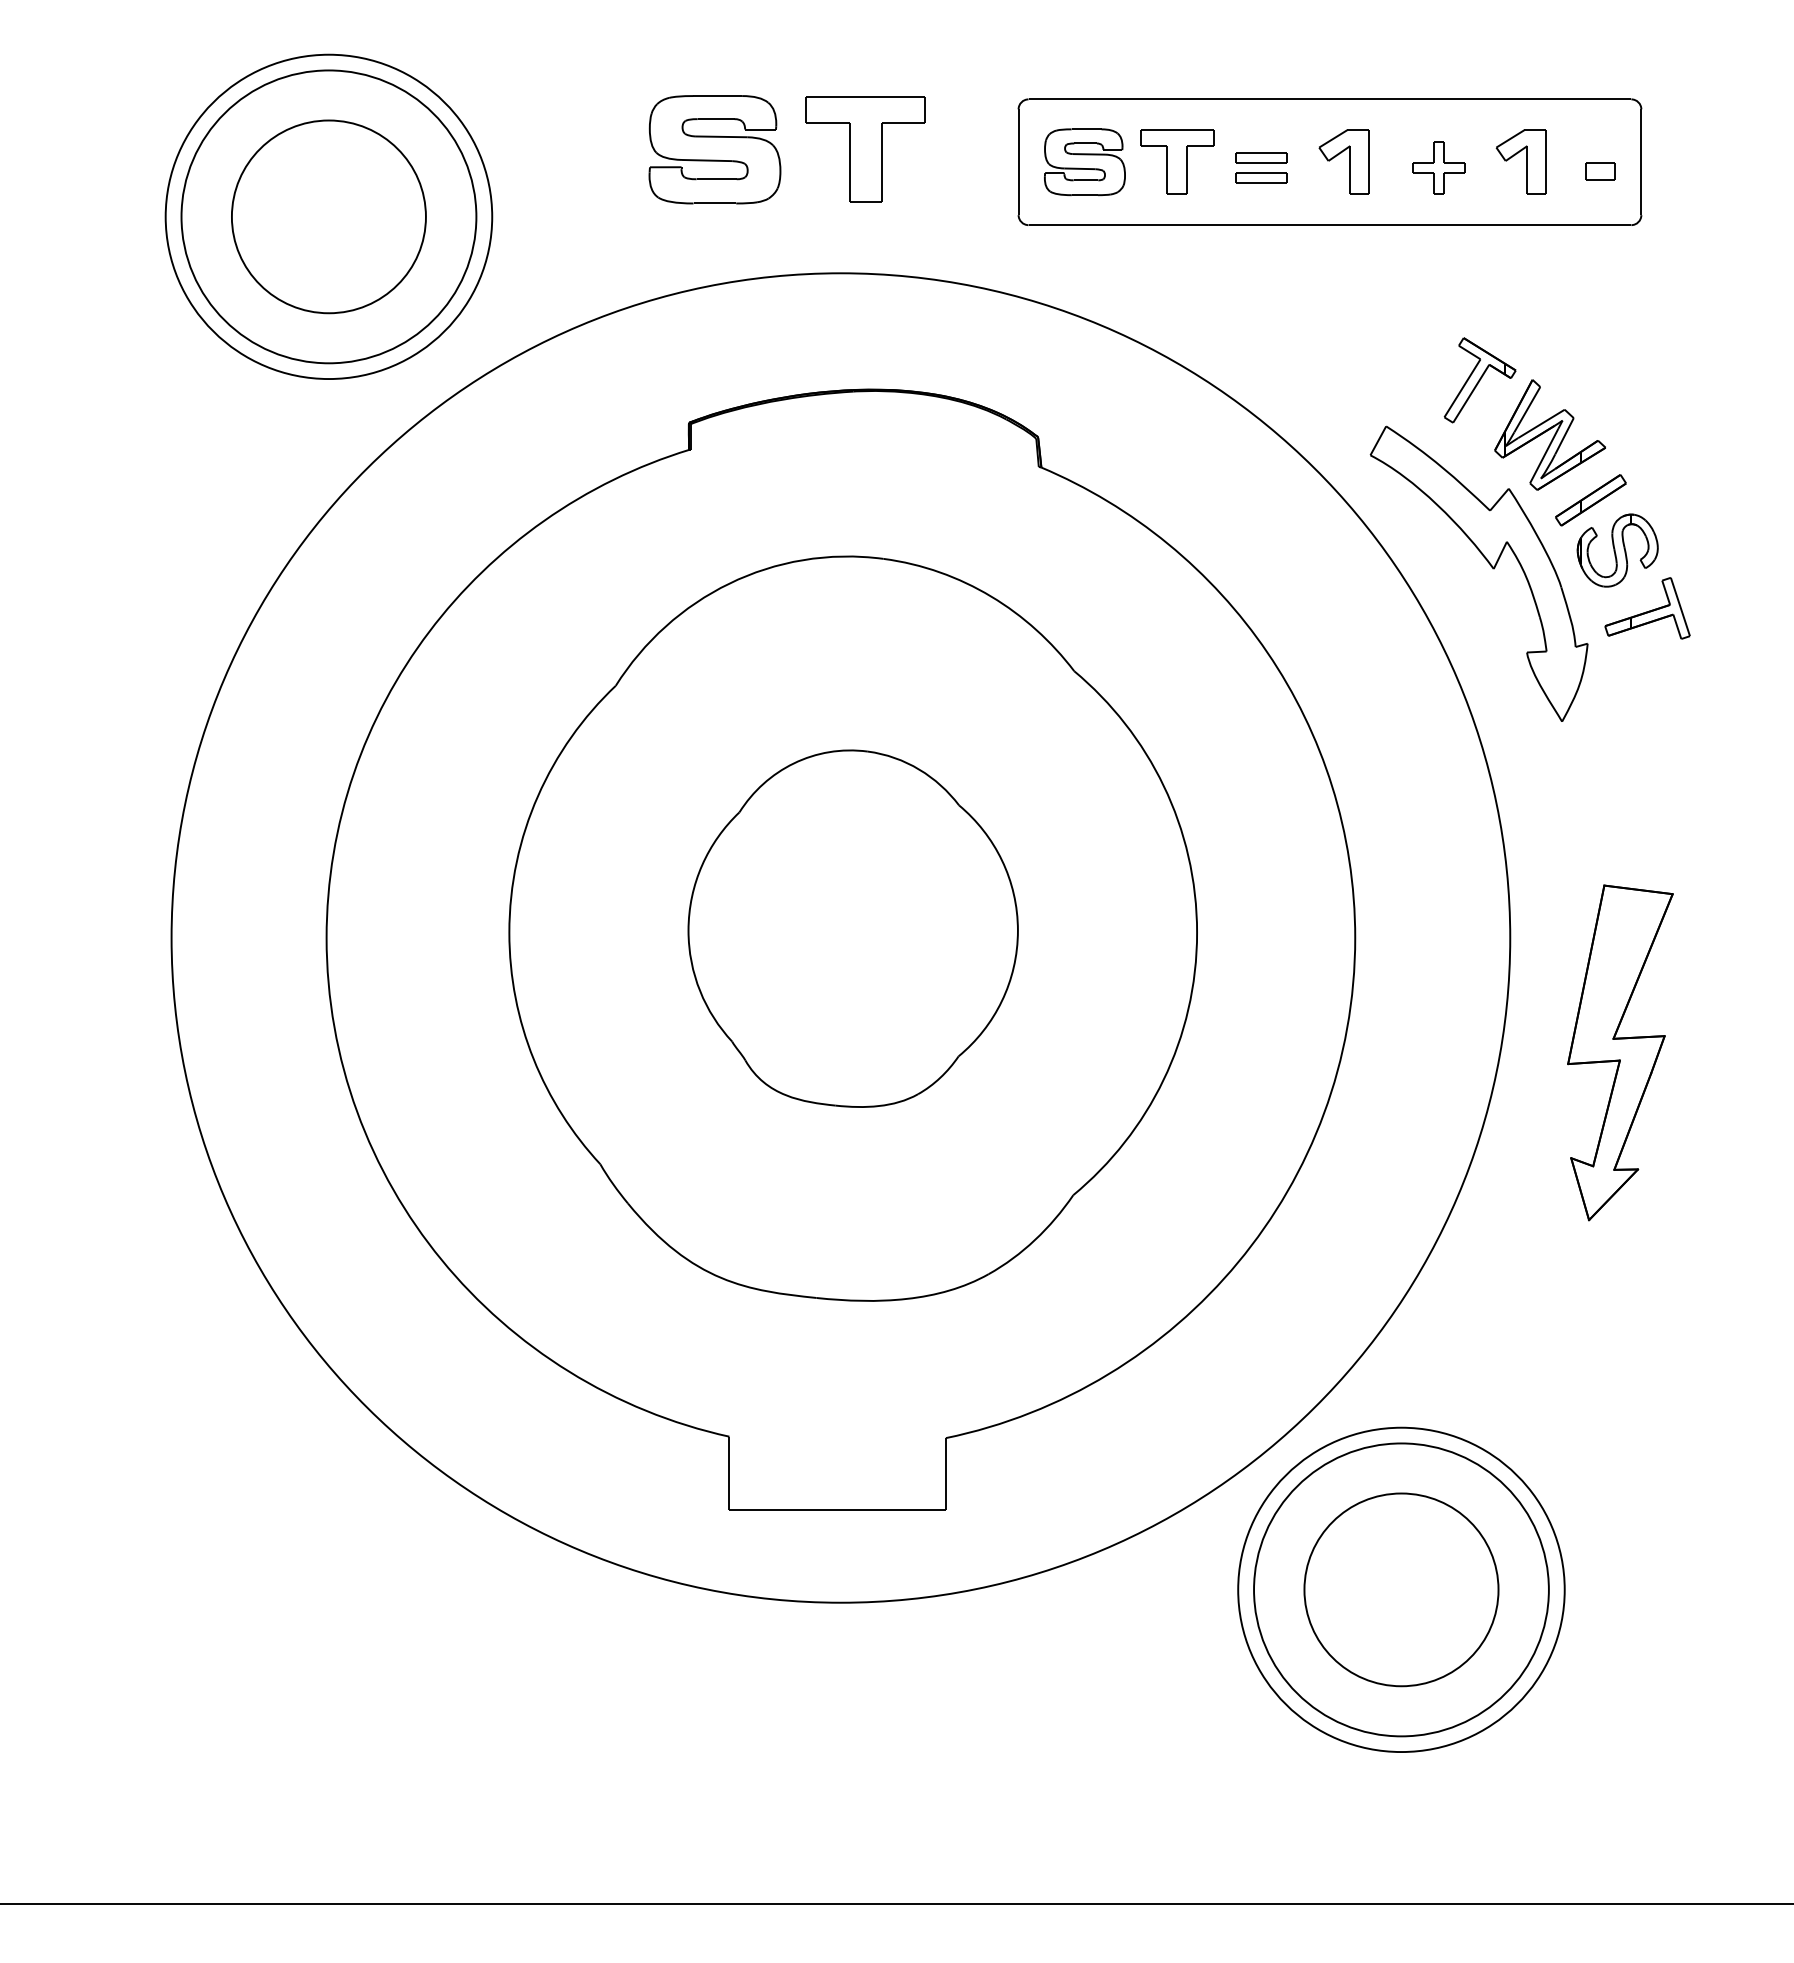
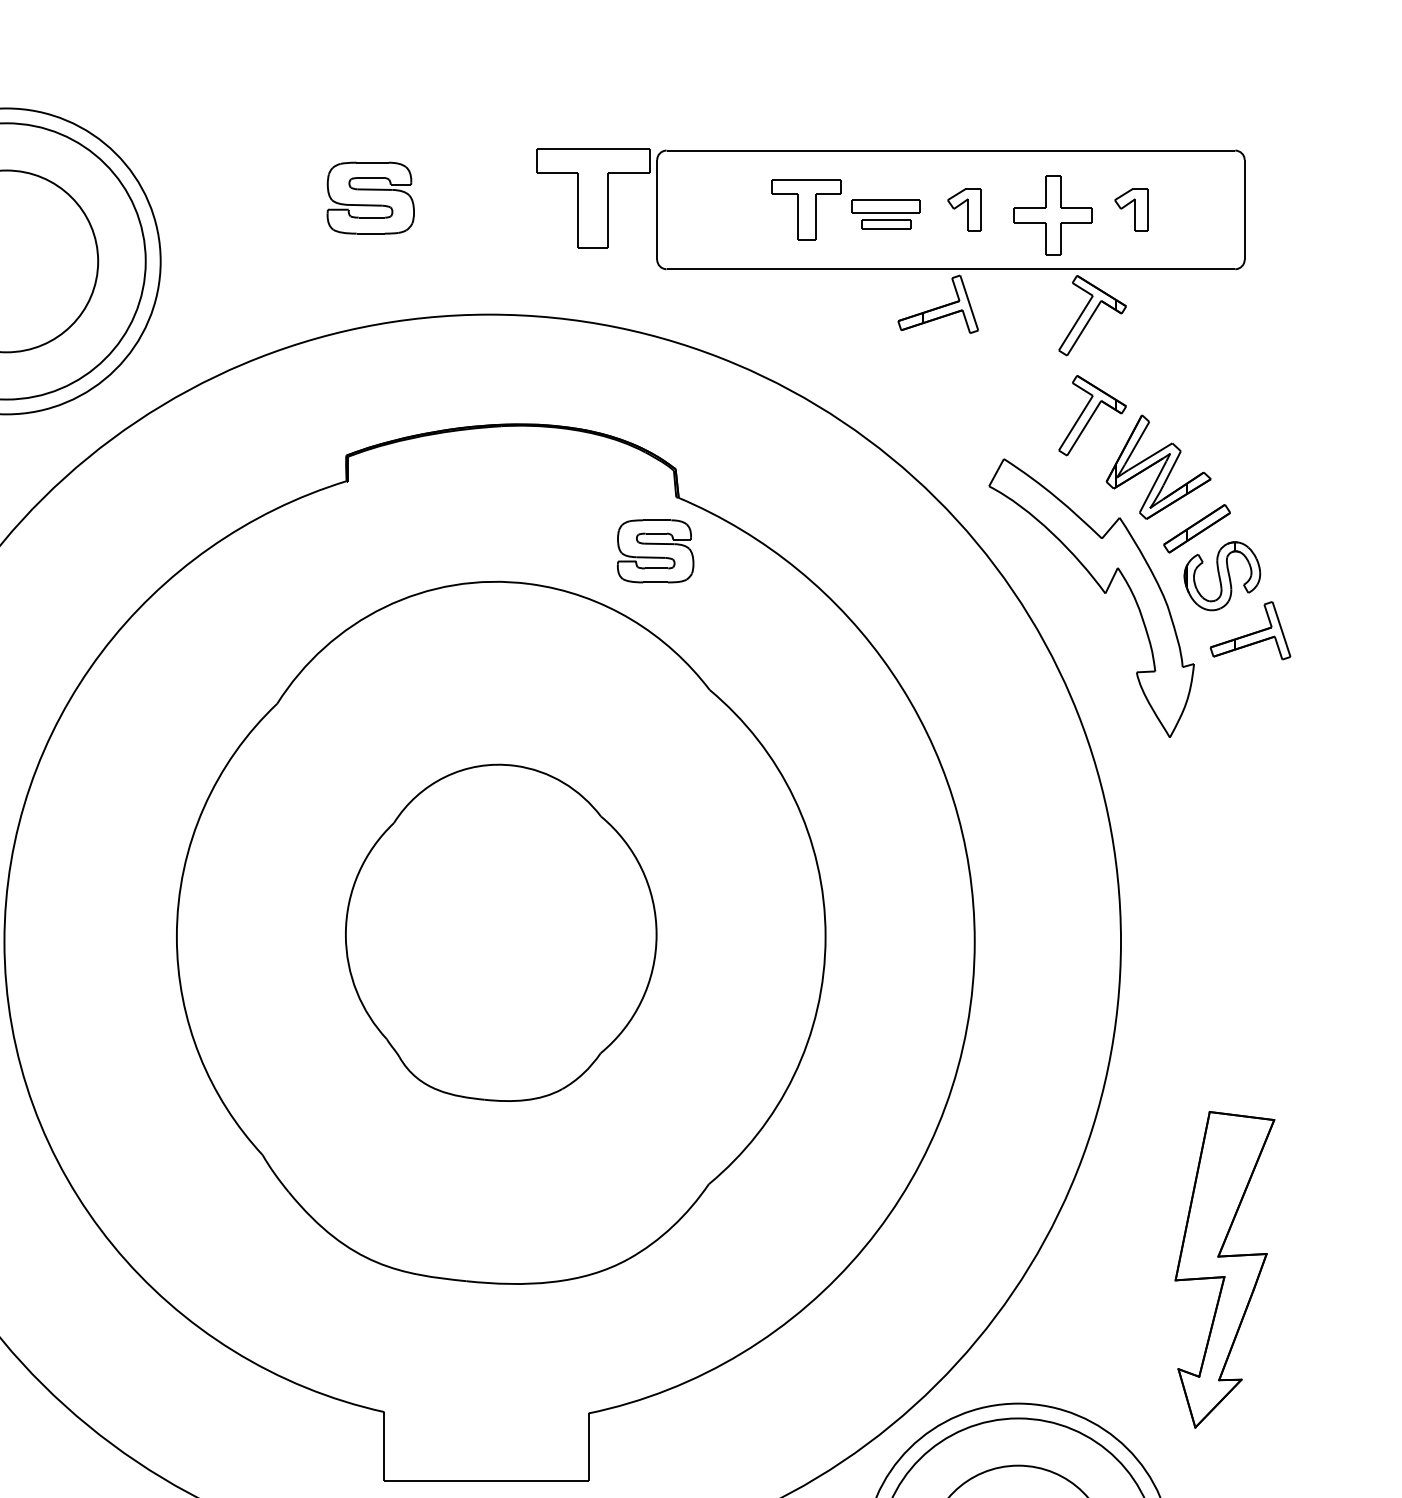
part: (714, 149) -> (370, 197), size x0.7
part: (865, 149) -> (592, 197), moved
part: (1261, 157) -> (886, 205), size x1.4
part: (1343, 161) -> (963, 209), size x0.7
part: (1520, 161) -> (1130, 209), size x0.7
part: (1084, 162) -> (655, 551), moved
part: (1438, 167) -> (1053, 214), size x1.6
part: (1600, 171) -> (1206, 218), removed
part: (1316, 262) -> (938, 304), added
part: (1479, 274) -> (1091, 315), added
part: (1620, 1052) -> (1224, 1269), moved

